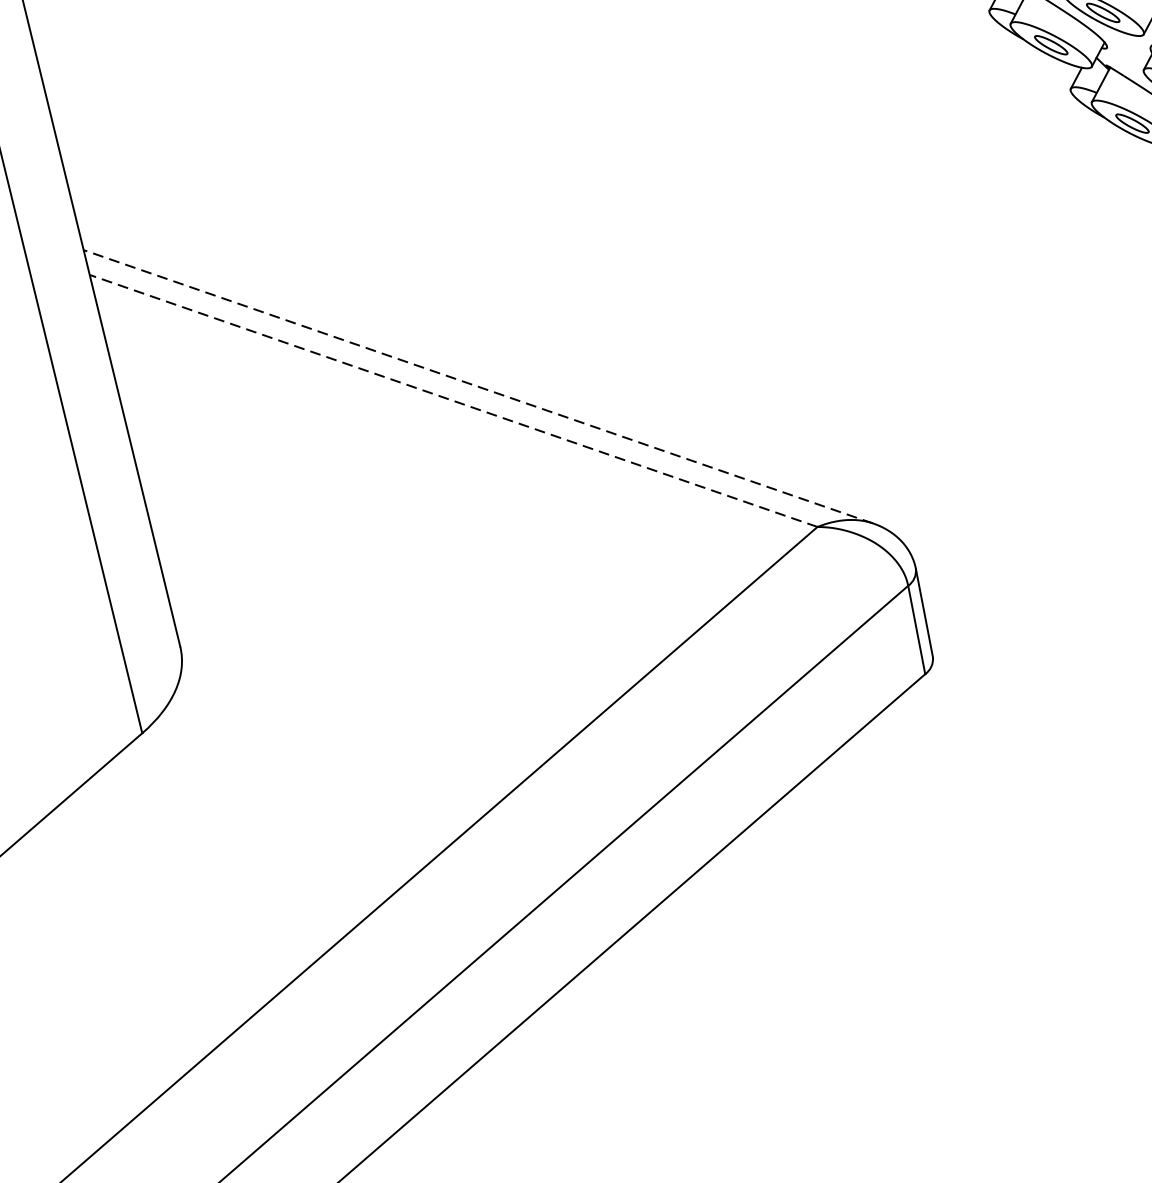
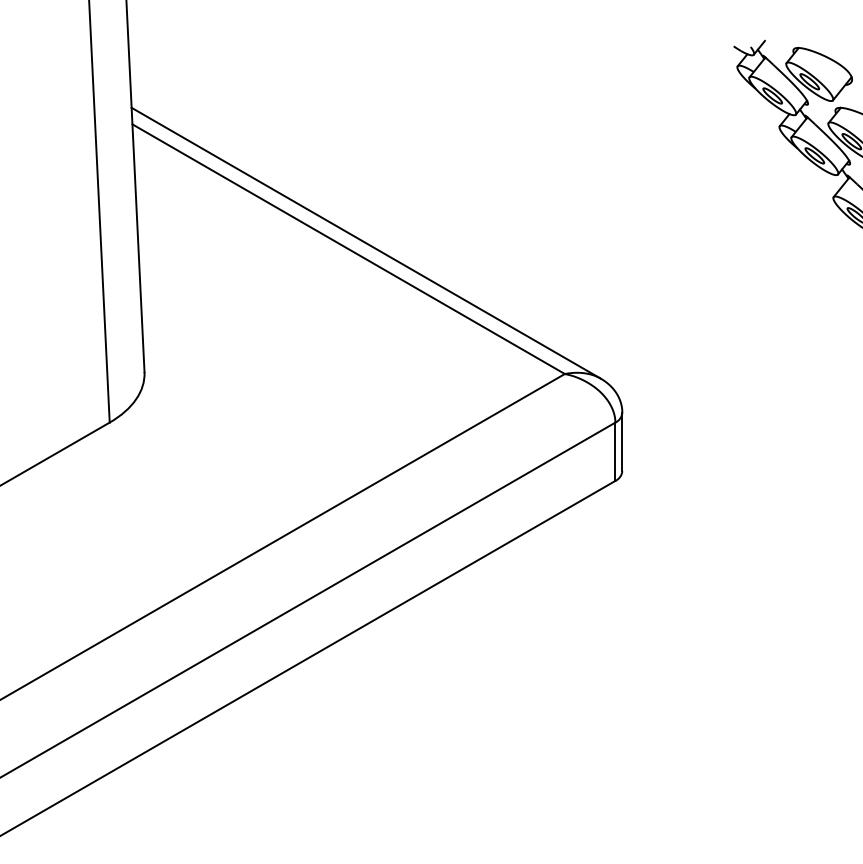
line: (478, 387) -> (366, 243), dashed -> solid
line: (453, 401) -> (348, 249), dashed -> solid

